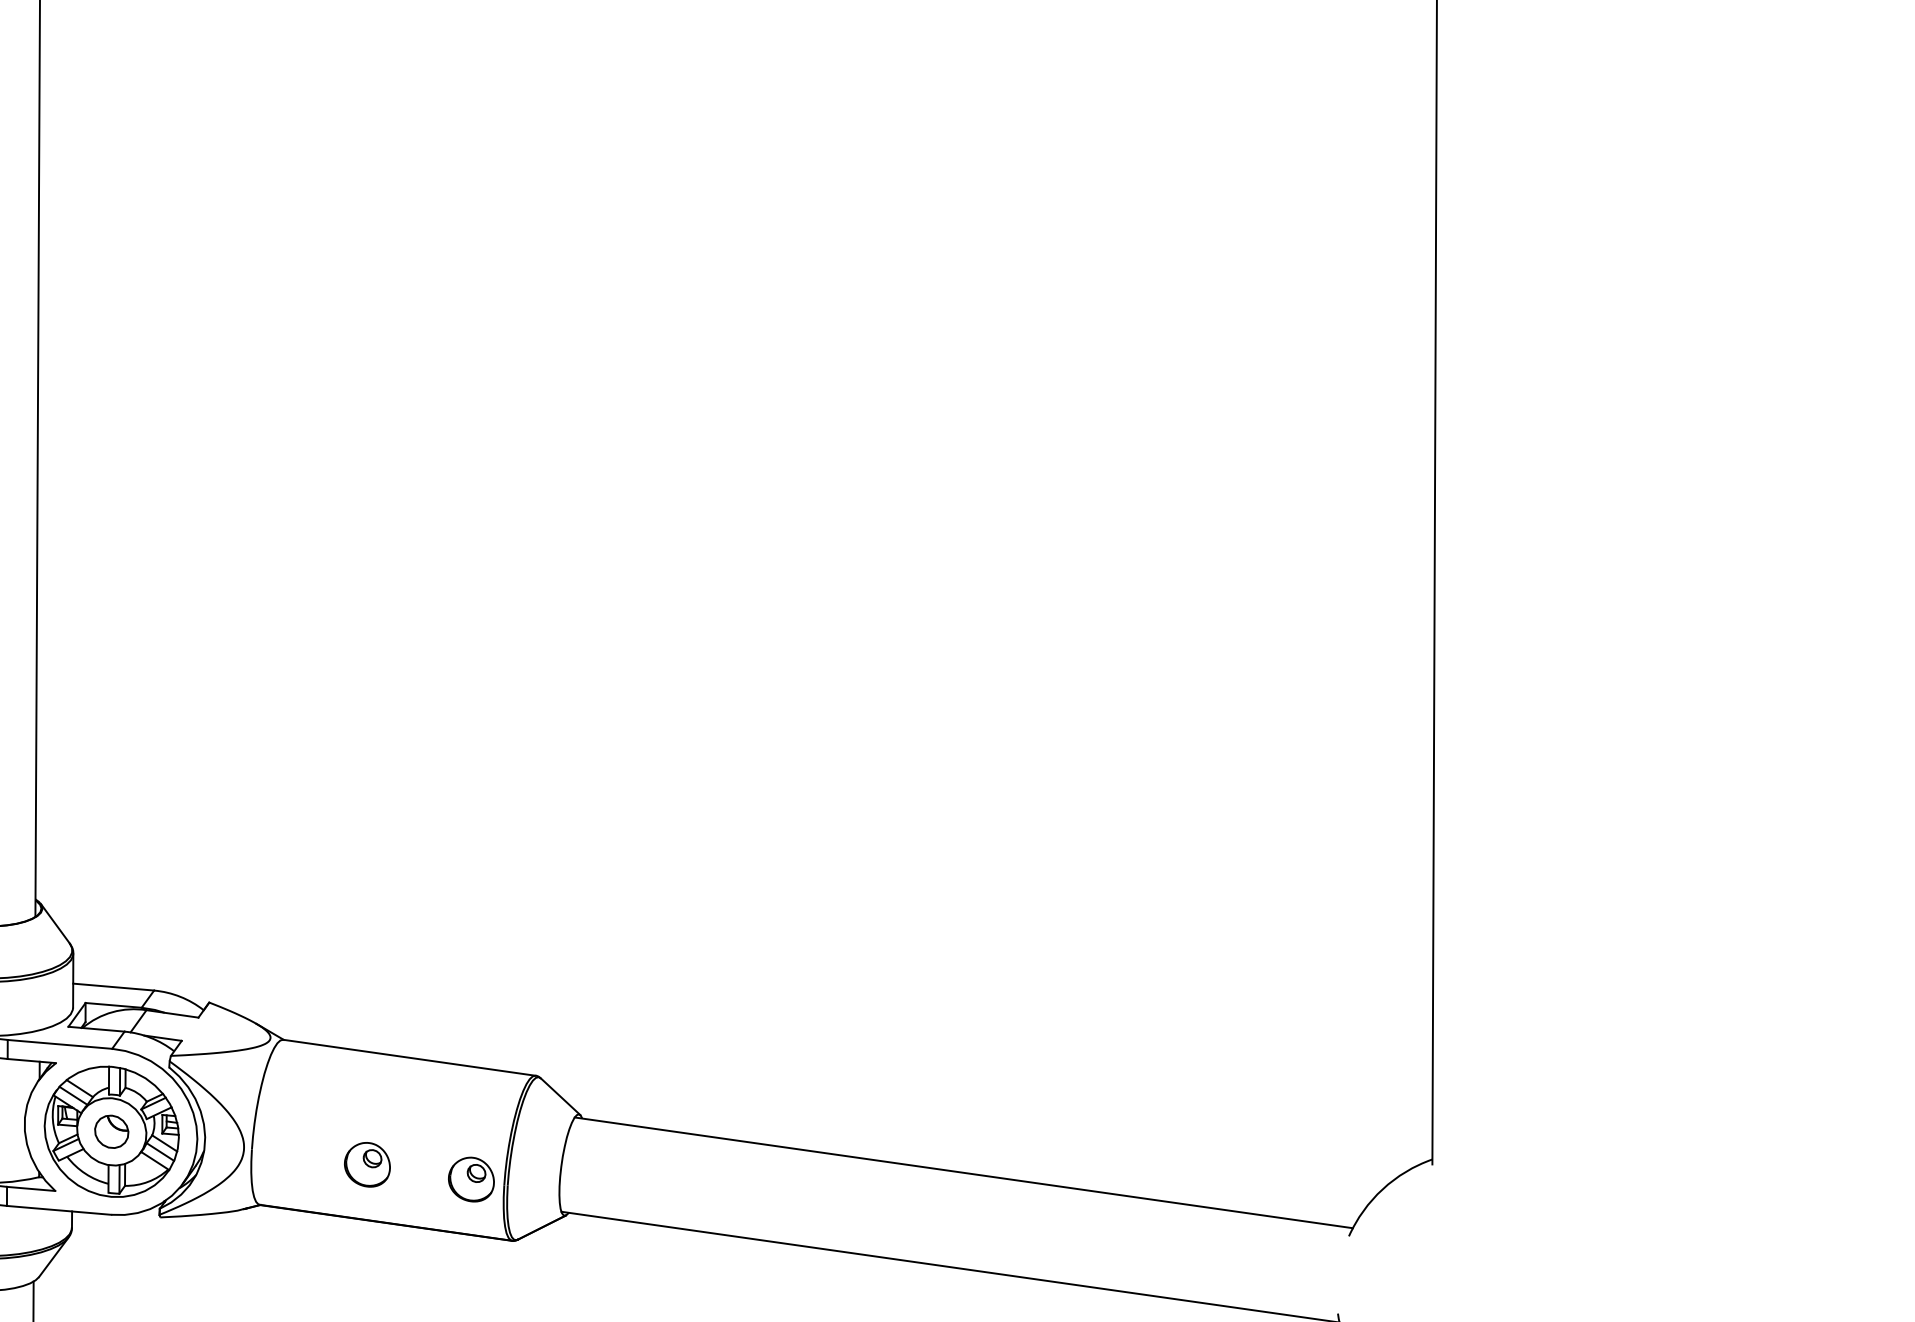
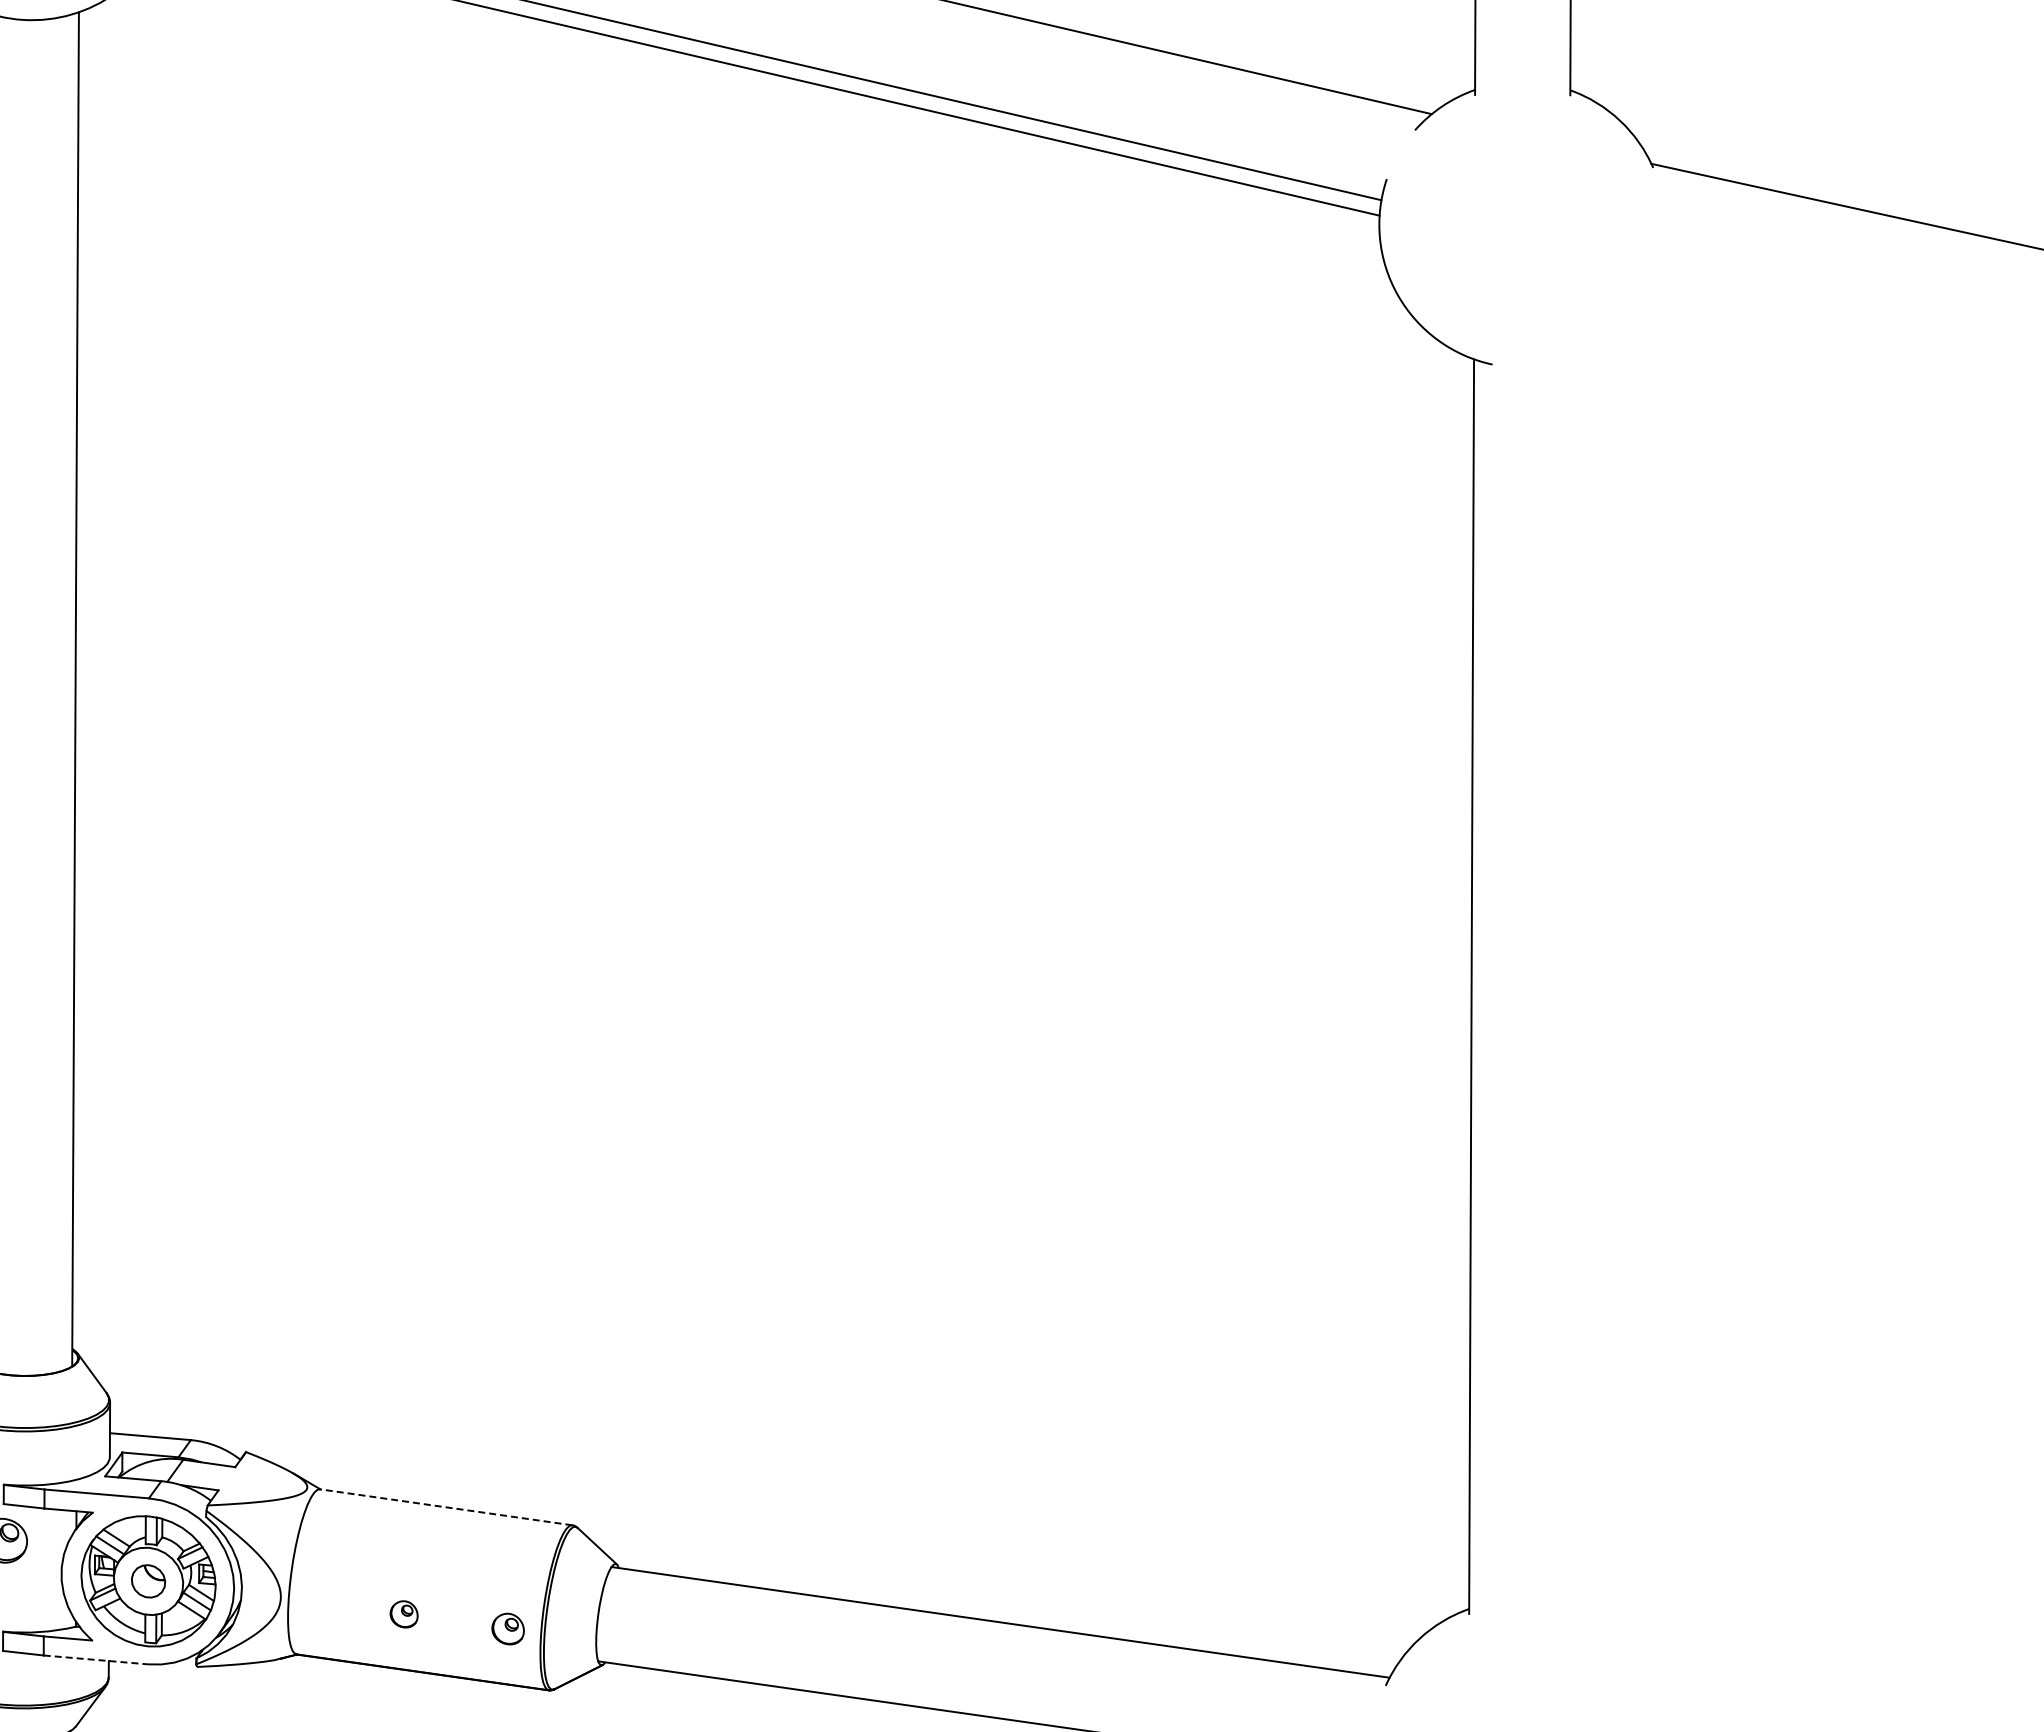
line: (408, 1057) -> (445, 1507), solid -> dashed
part: (366, 1164) -> (403, 1614), size x0.6
part: (470, 1178) -> (507, 1628), size x0.7
line: (59, 1209) -> (96, 1659), solid -> dashed

